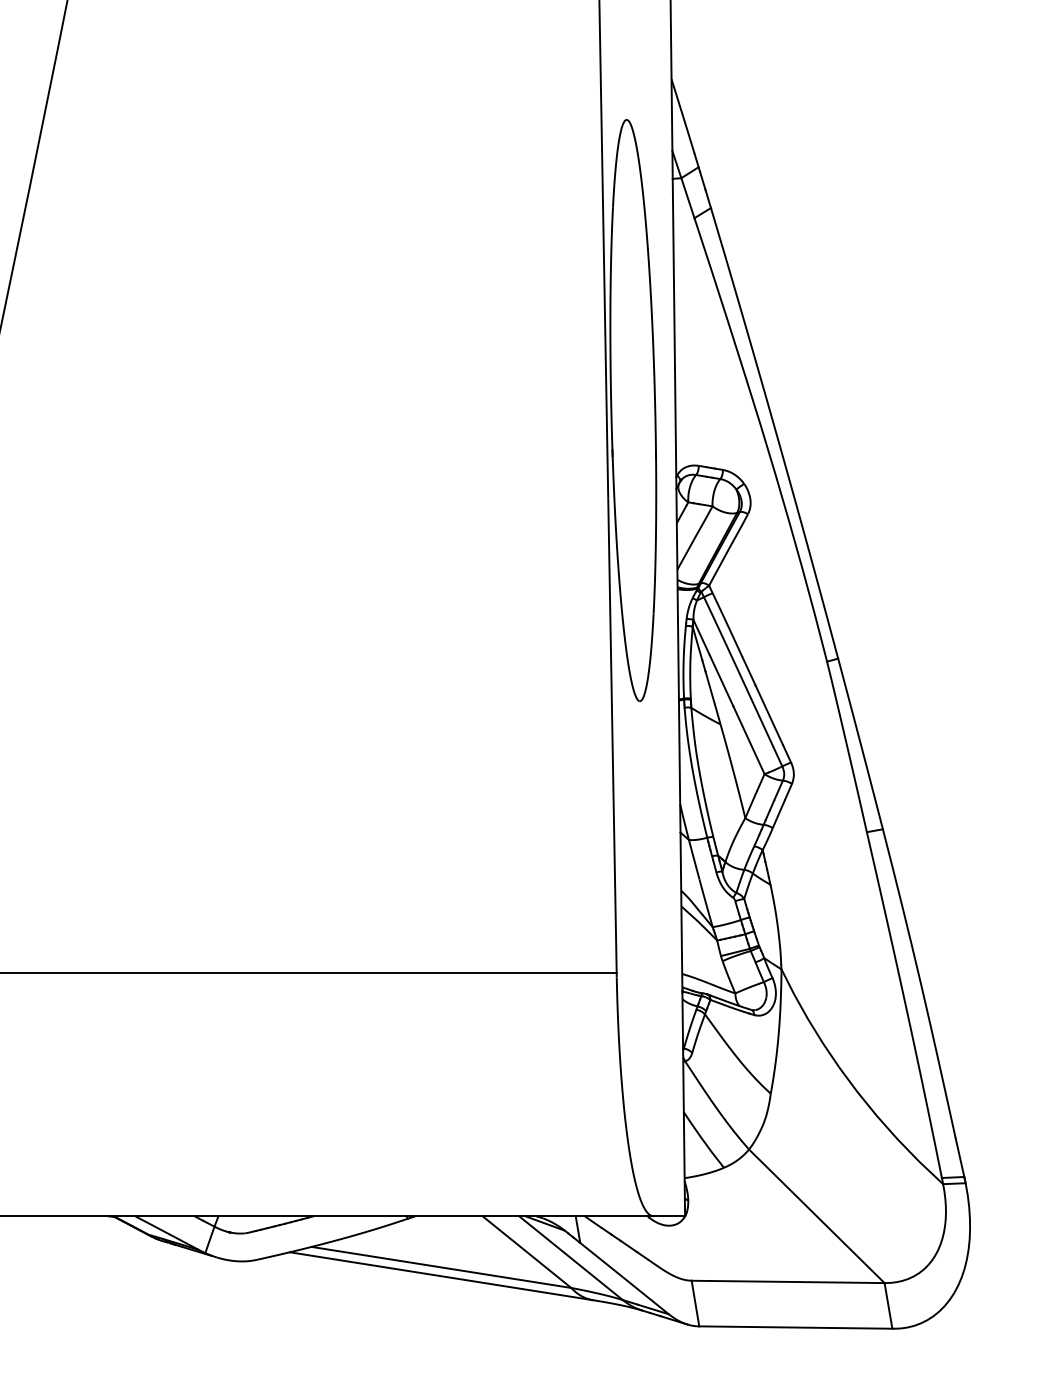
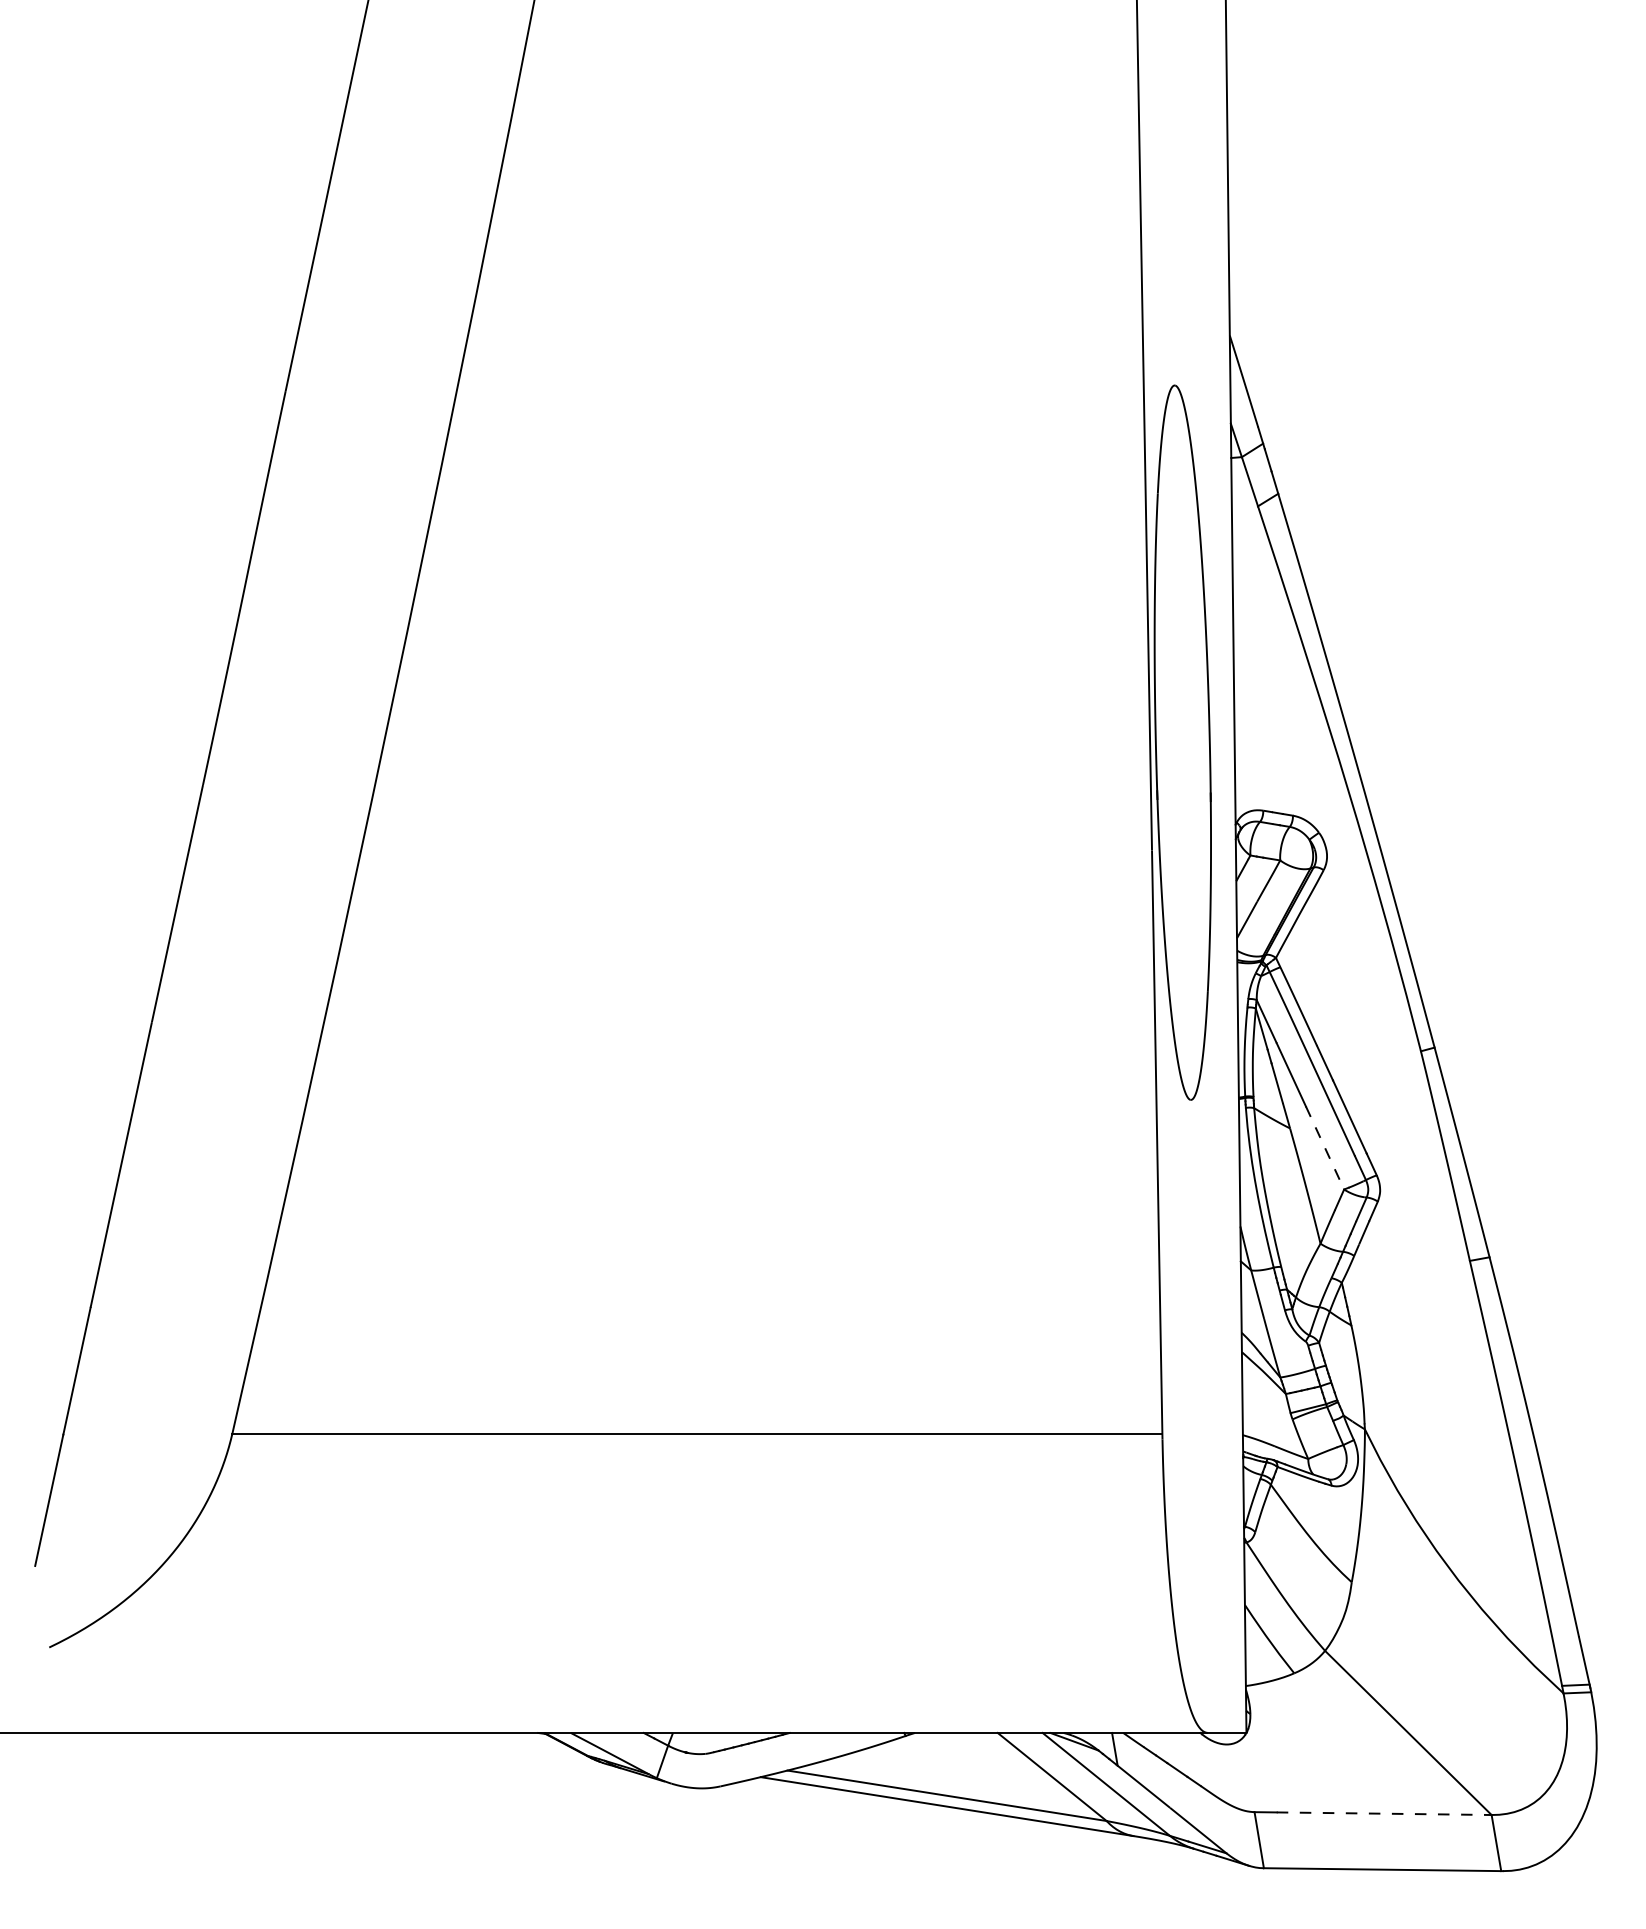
line: (749, 739) -> (1325, 1147), solid -> dashed
line: (799, 1281) -> (1386, 1813), solid -> dashed

